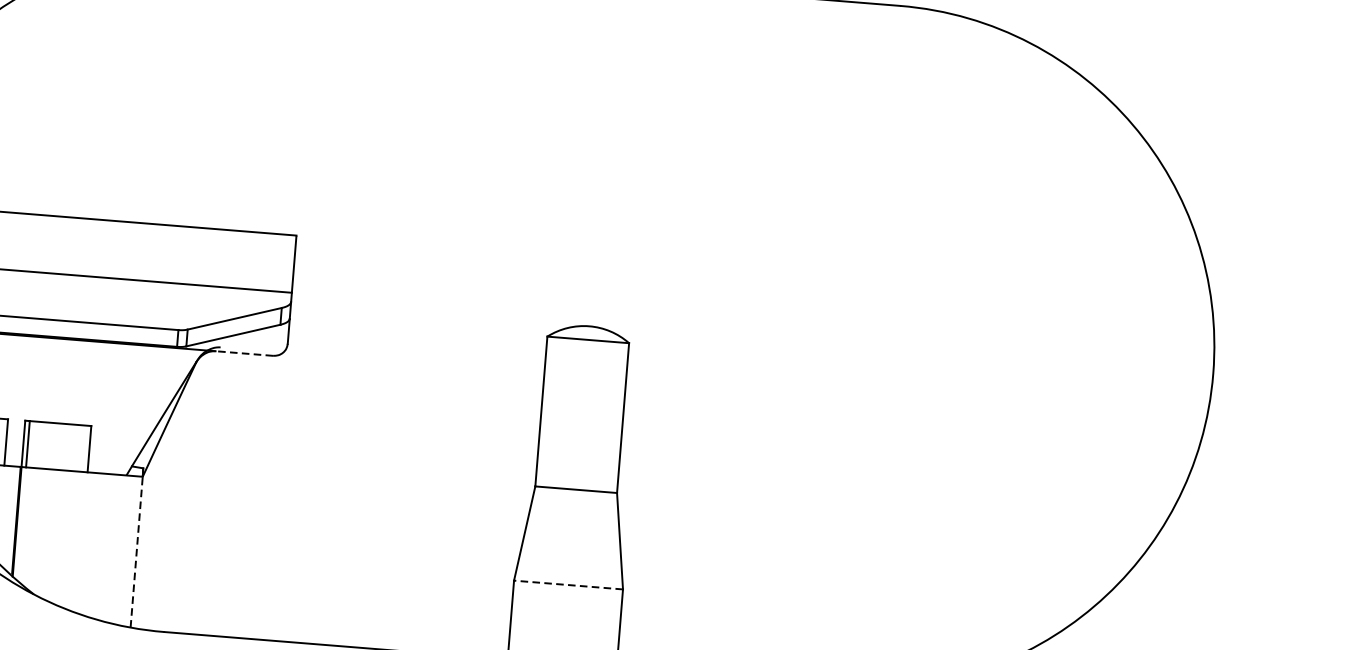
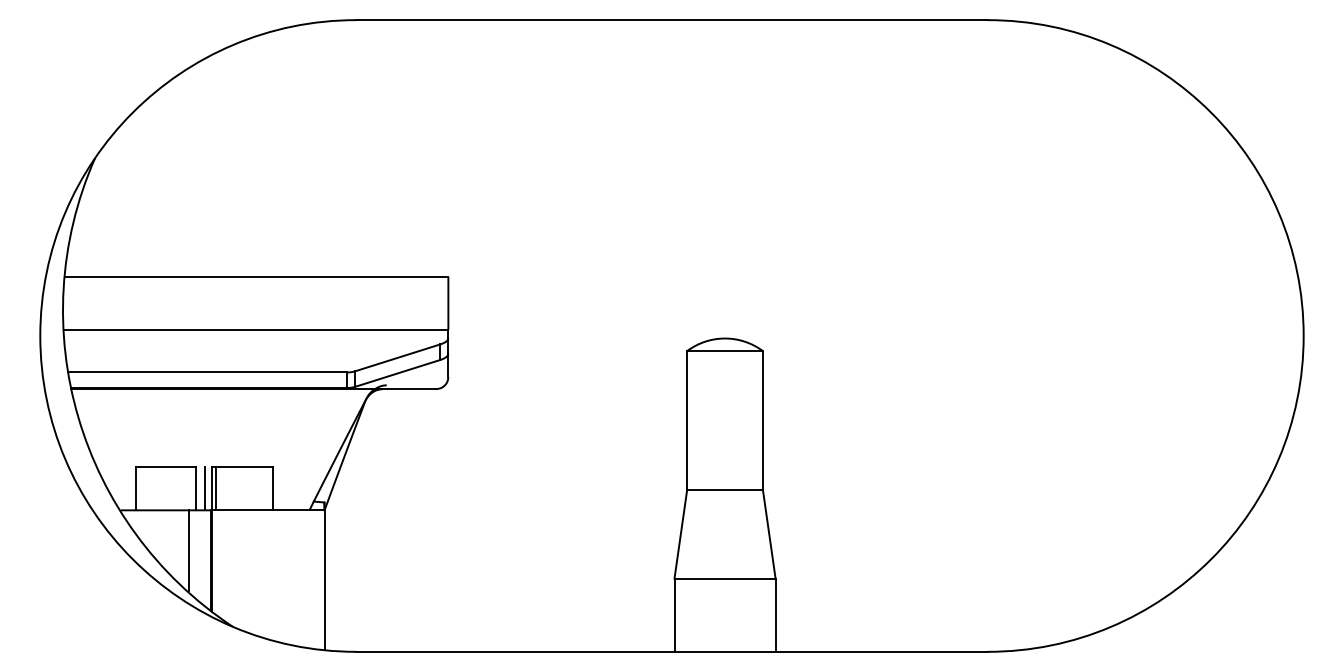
line: (244, 353) -> (409, 389), dashed -> solid
line: (15, 442) -> (204, 488), added
line: (136, 550) -> (324, 578), dashed -> solid
line: (569, 585) -> (725, 578), dashed -> solid

